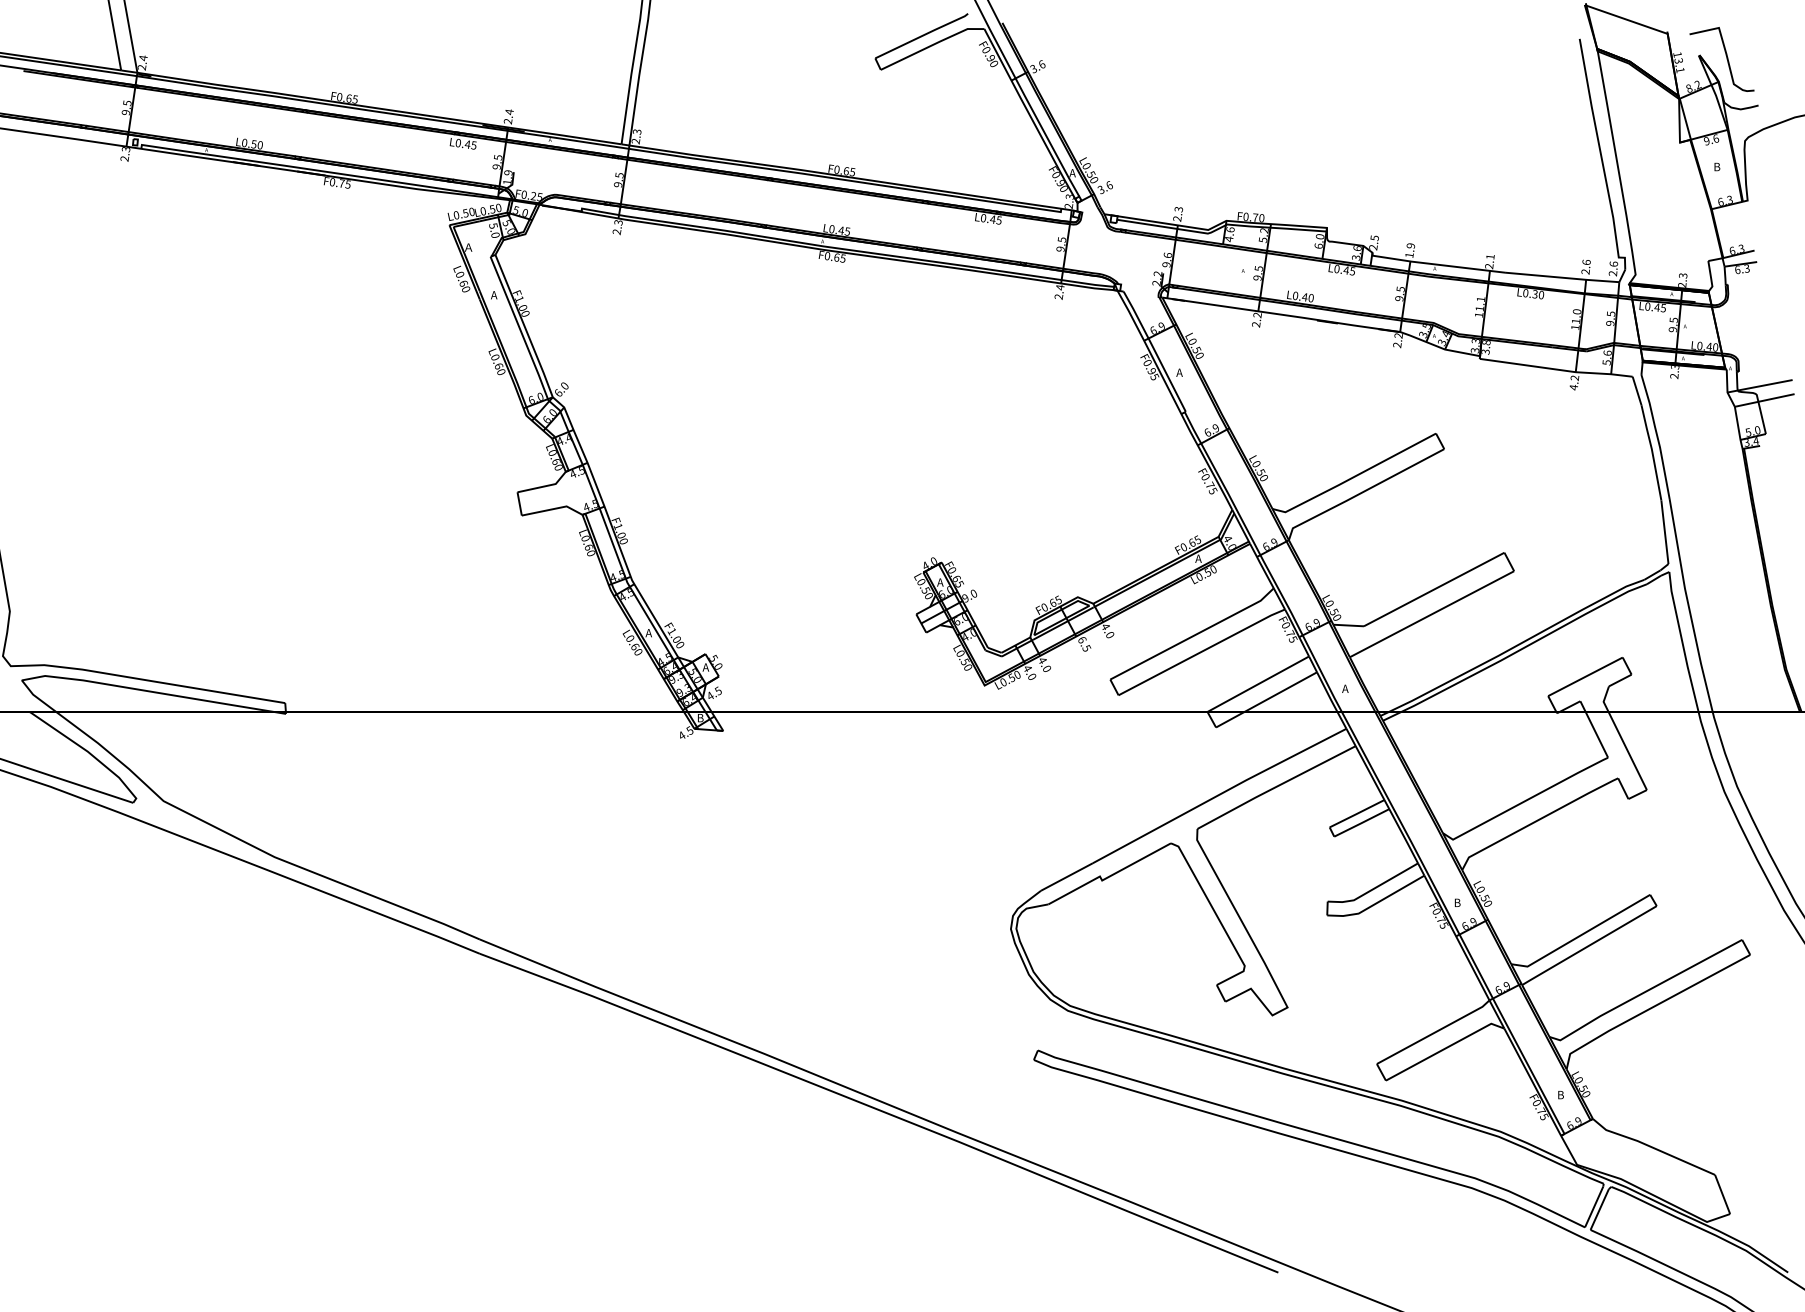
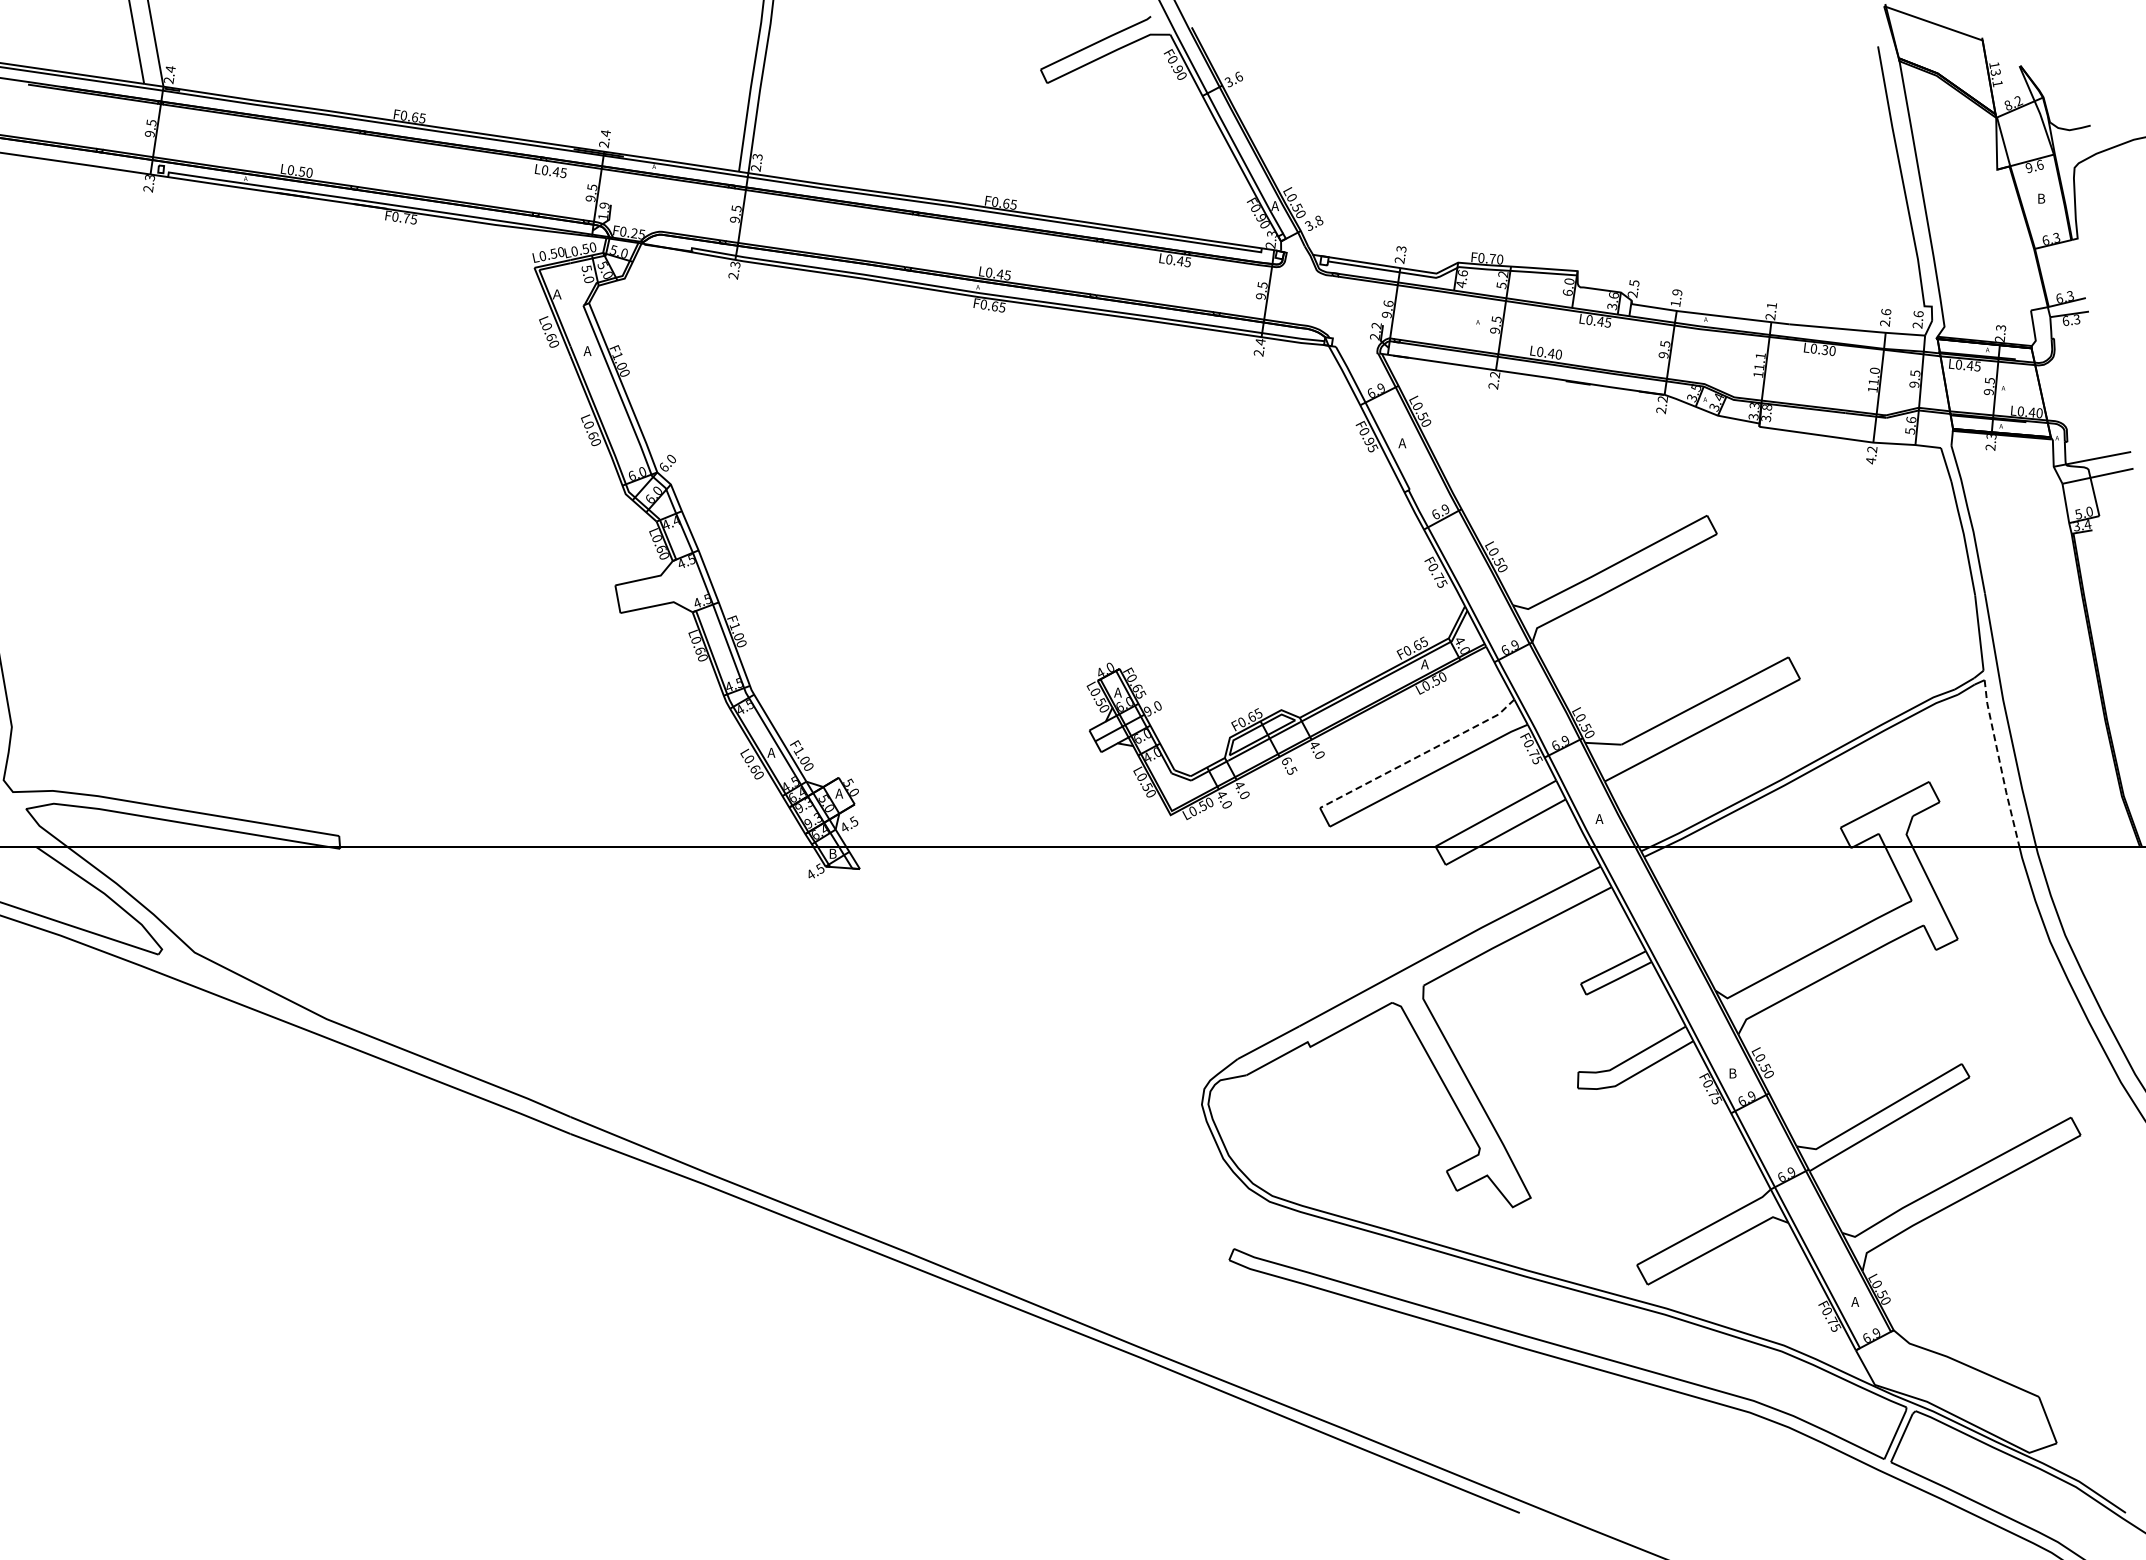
curve: (1726, 58) -> (2052, 69), removed
text: (1109, 185) -> (1319, 220), 3.6 -> 3.8
line: (1193, 636) -> (1419, 756), solid -> dashed
line: (1682, 642) -> (2000, 763), solid -> dashed
text: (1560, 1094) -> (1855, 1301), B -> A

